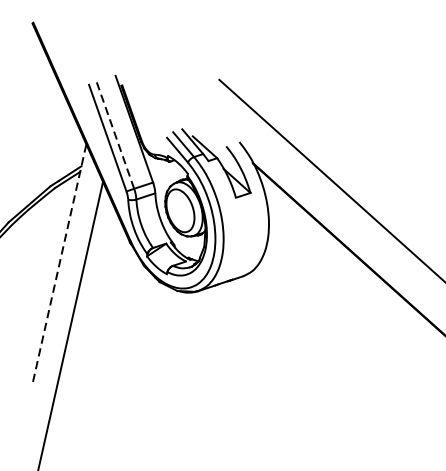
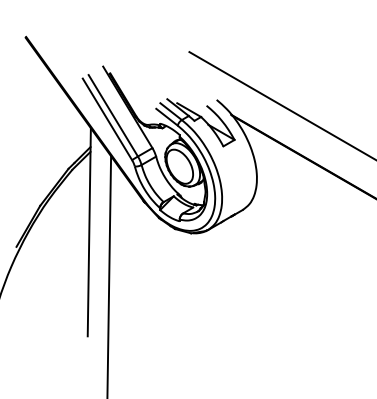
line: (115, 135) -> (113, 115), dashed -> solid
line: (59, 265) -> (89, 232), dashed -> solid

